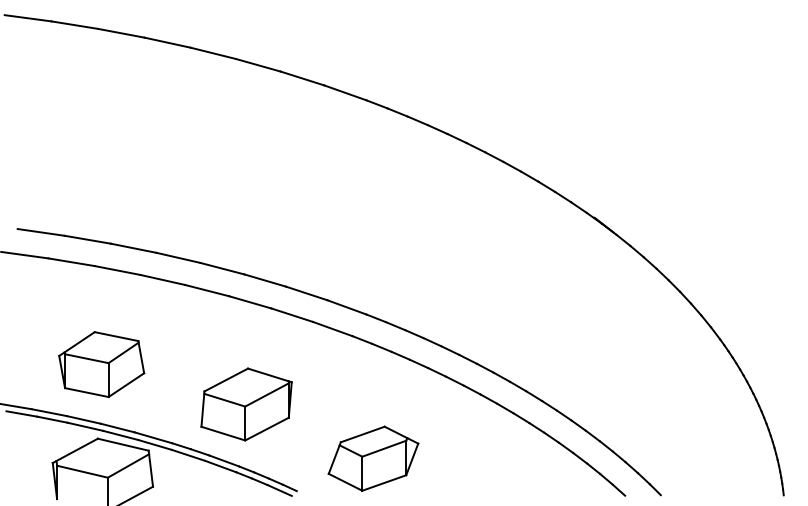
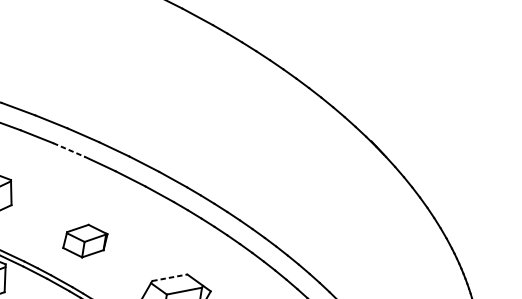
line: (207, 290) -> (69, 150), solid -> dashed
part: (246, 404) -> (85, 241), size x0.6
line: (363, 434) -> (170, 277), solid -> dashed

